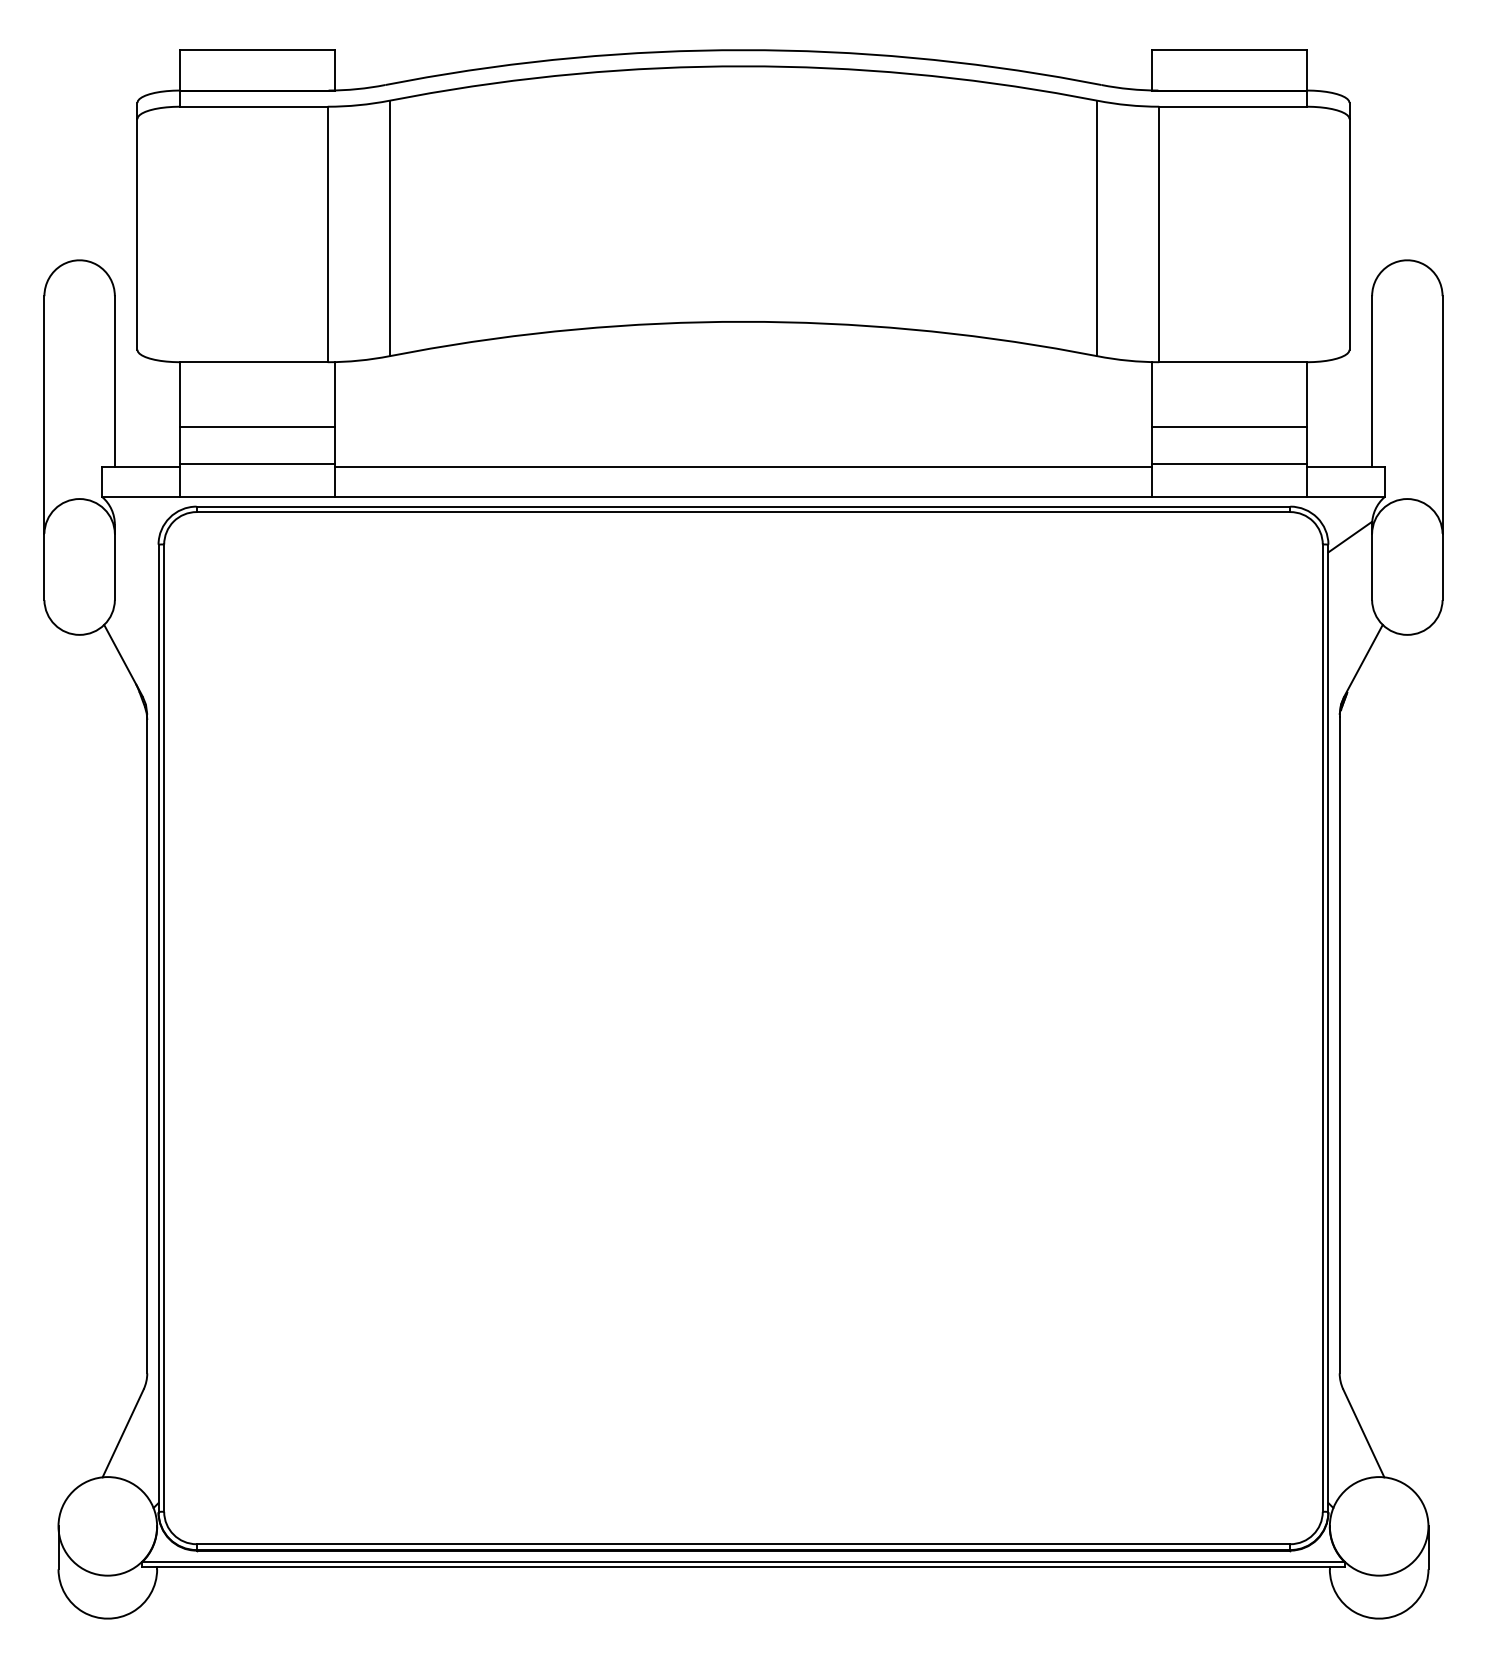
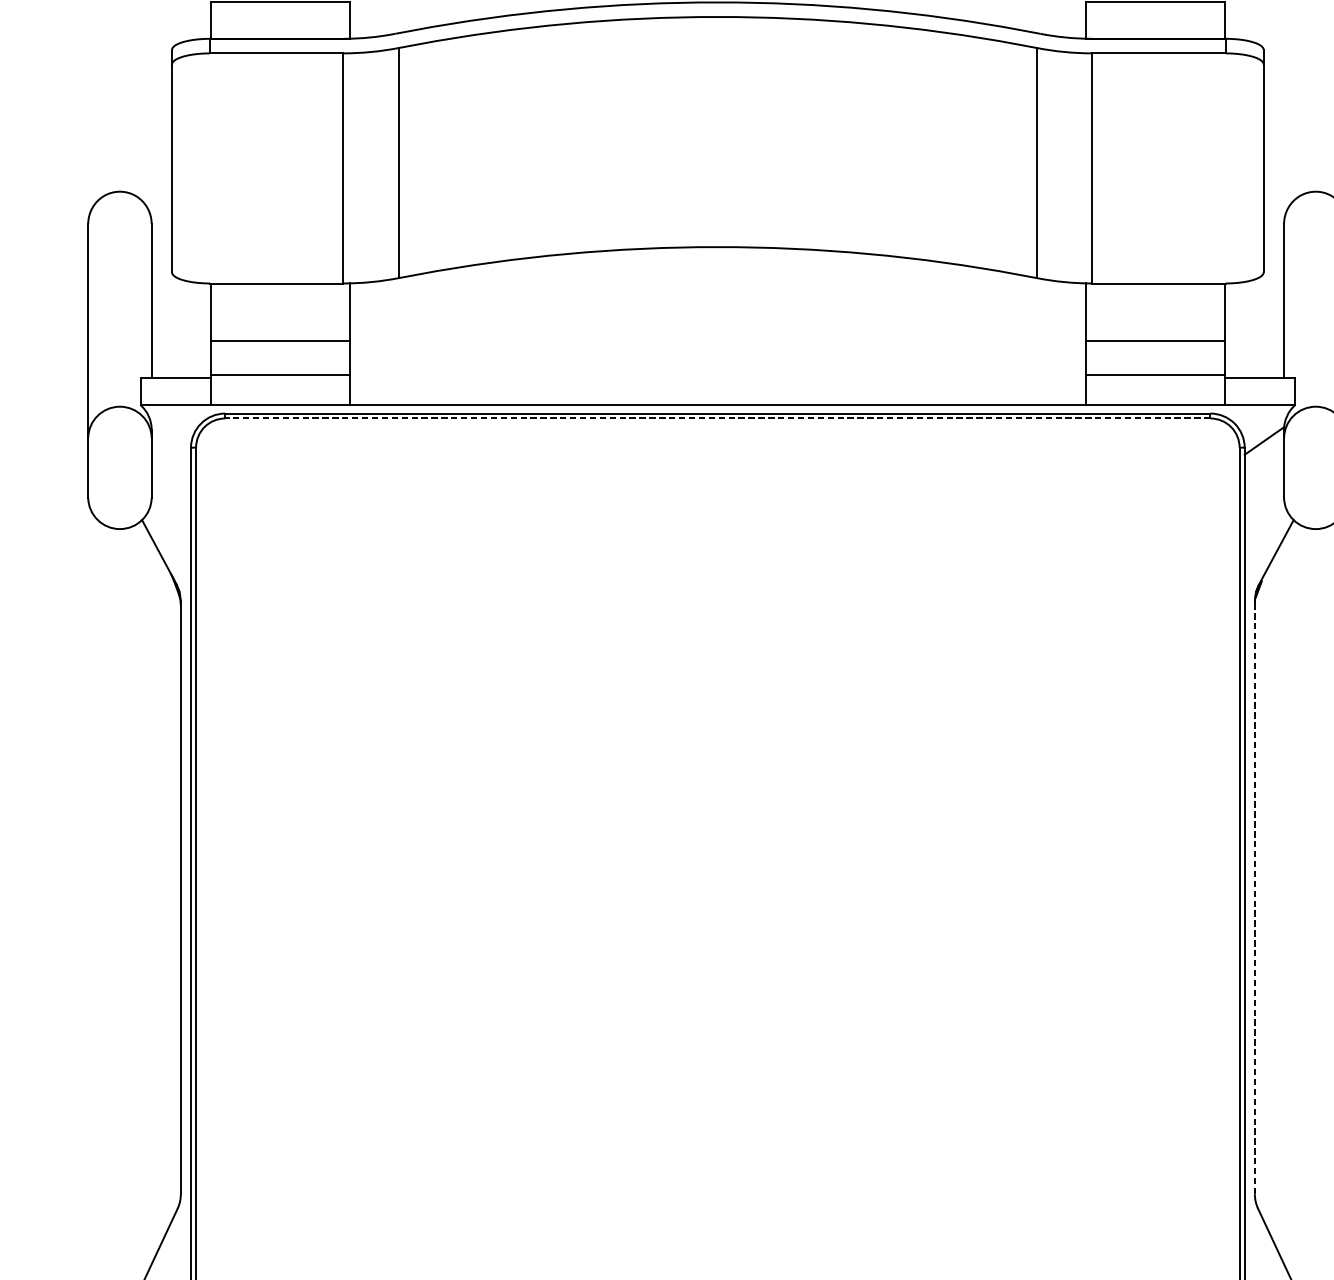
line: (743, 467) -> (717, 378), removed
line: (743, 512) -> (717, 418), solid -> dashed
line: (1339, 1045) -> (1254, 898), solid -> dashed

